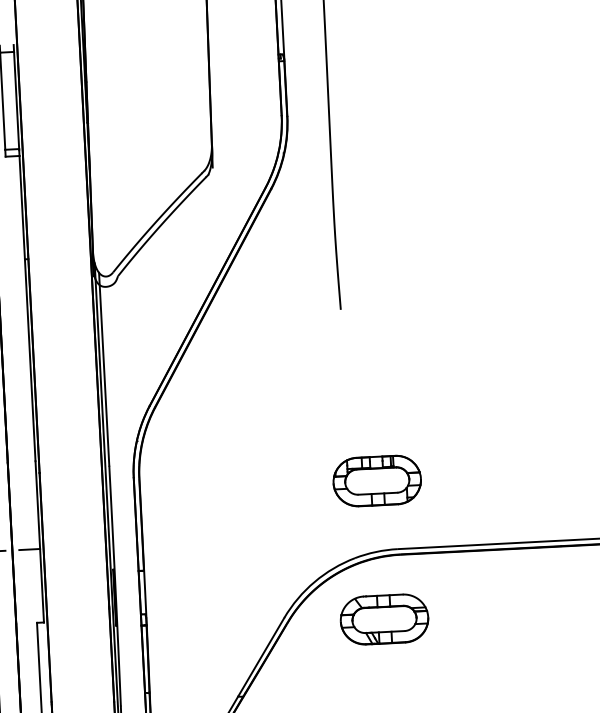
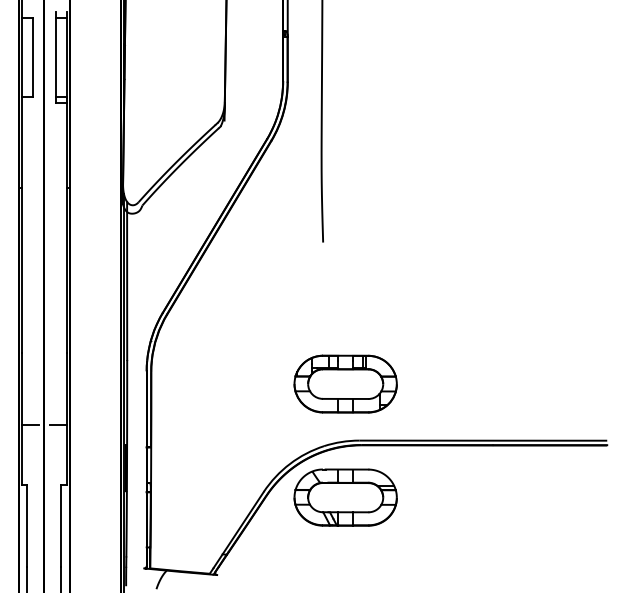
part: (377, 480) -> (345, 383), size x1.43
part: (384, 619) -> (345, 497), size x1.43

